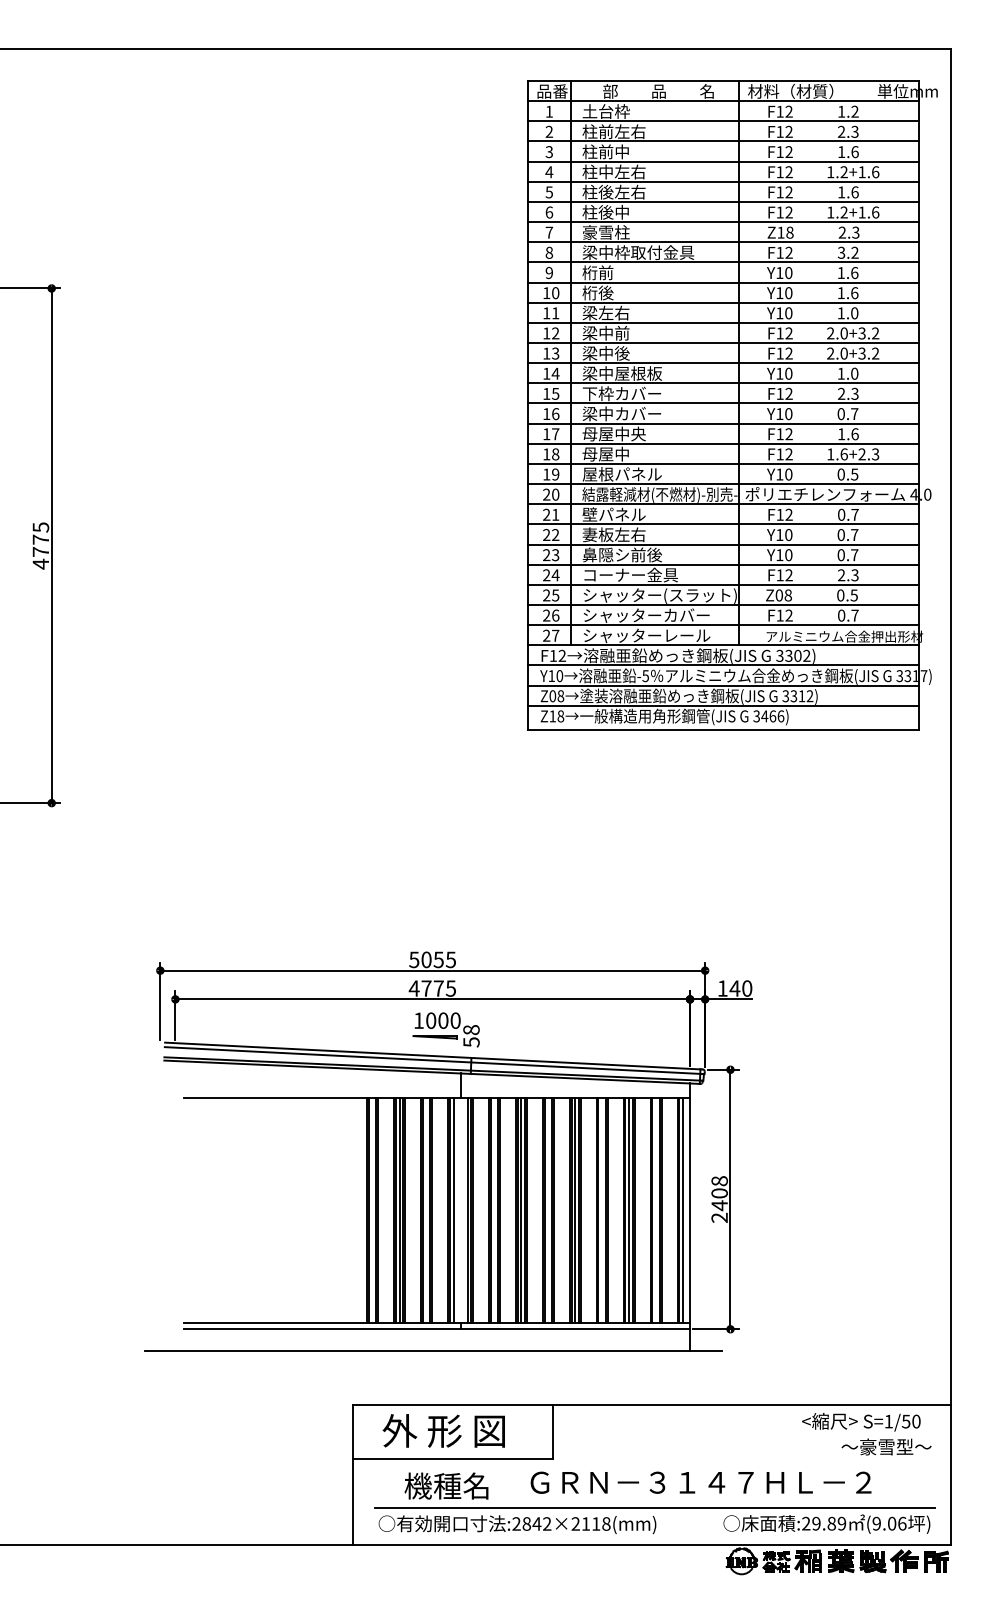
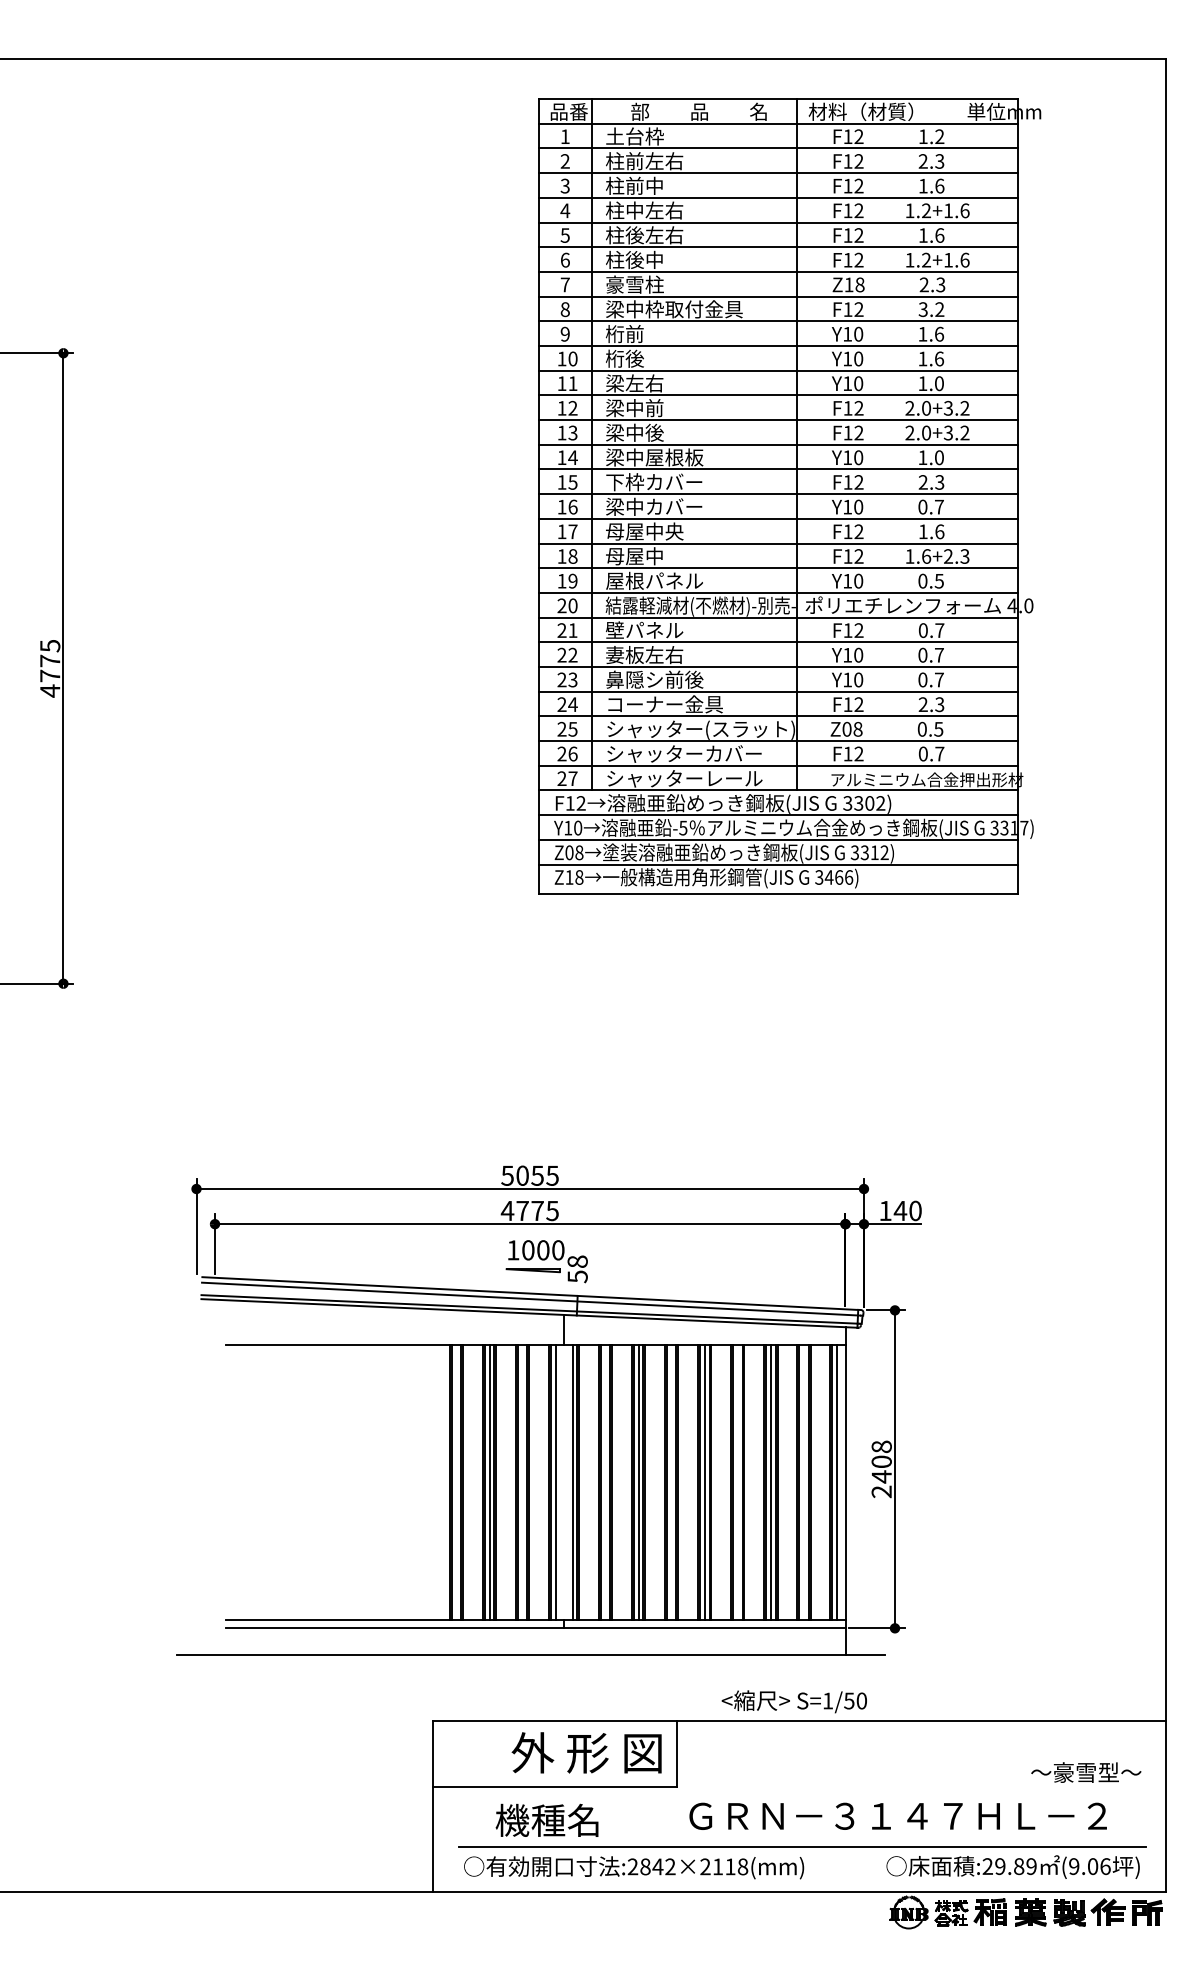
part: (732, 405) -> (789, 496), moved
text: (861, 1422) -> (794, 1702), moved
text: (443, 1430) -> (586, 1752), moved
text: (700, 1482) -> (897, 1816), moved

